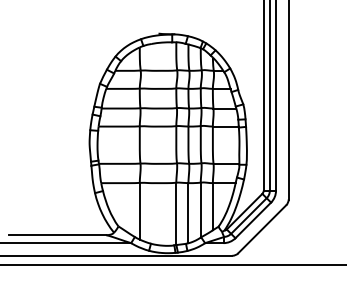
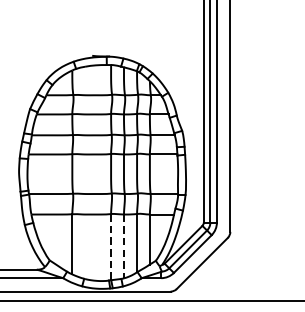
line: (188, 213) -> (124, 246), solid -> dashed
line: (176, 214) -> (111, 247), solid -> dashed

